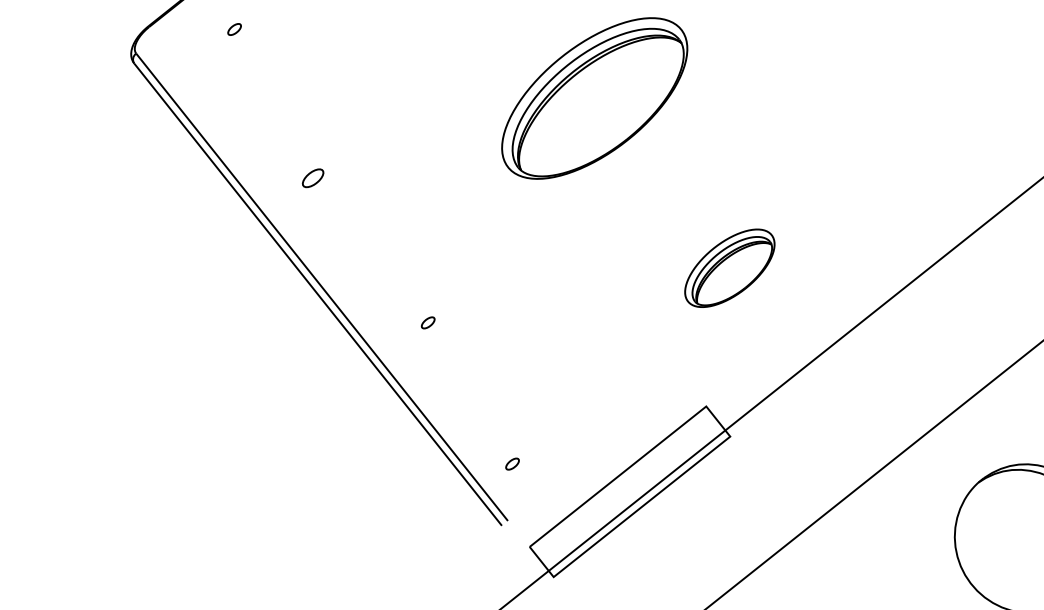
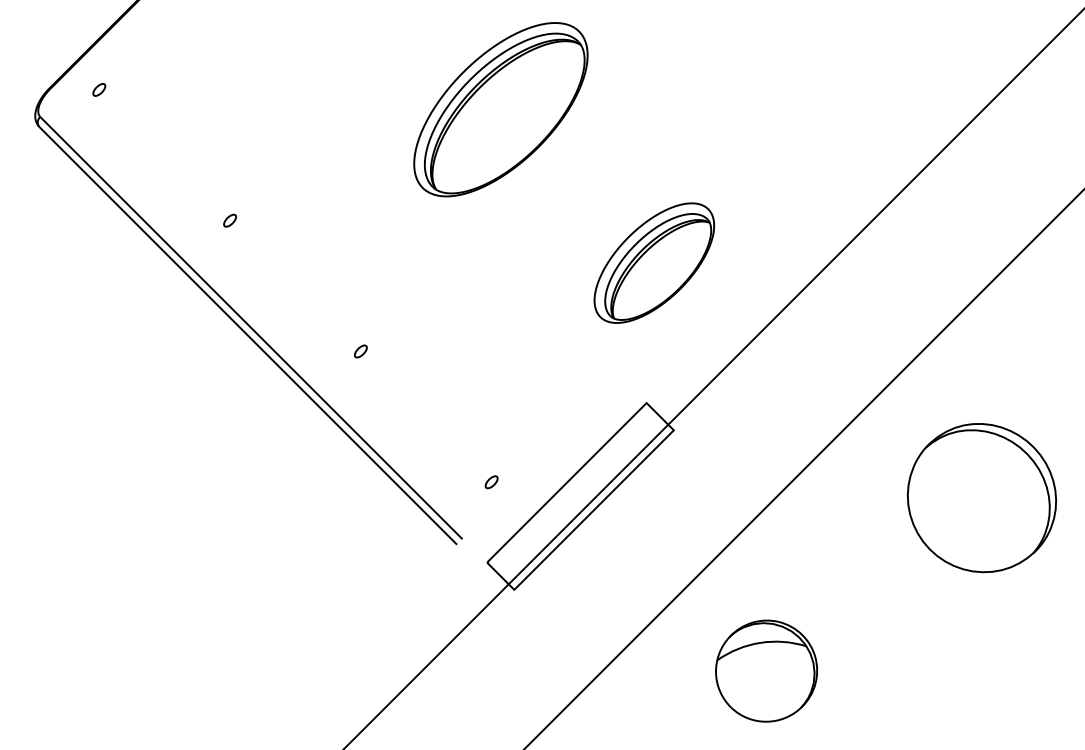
part: (234, 29) -> (99, 89), moved
part: (312, 177) -> (229, 220), size x0.62
part: (730, 267) -> (654, 262), size x1.43
part: (512, 464) -> (491, 482), moved

